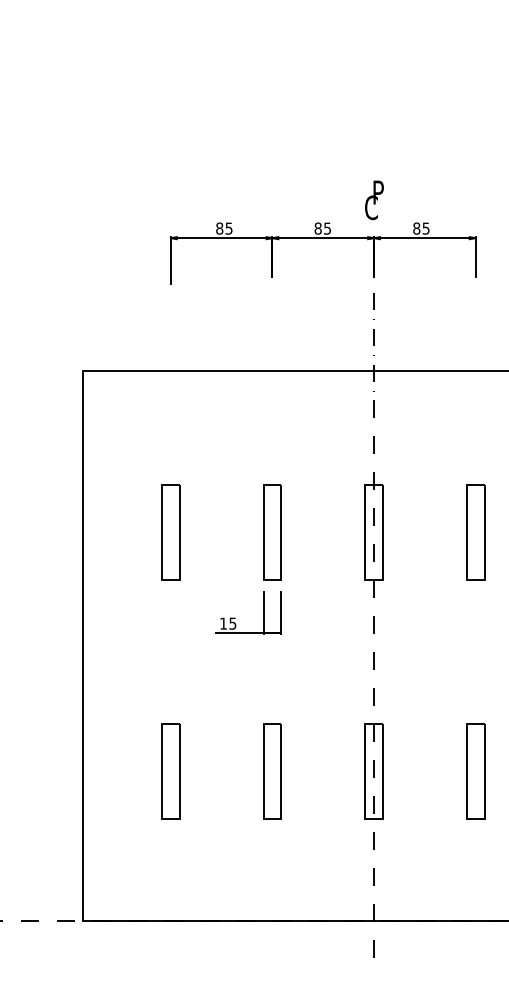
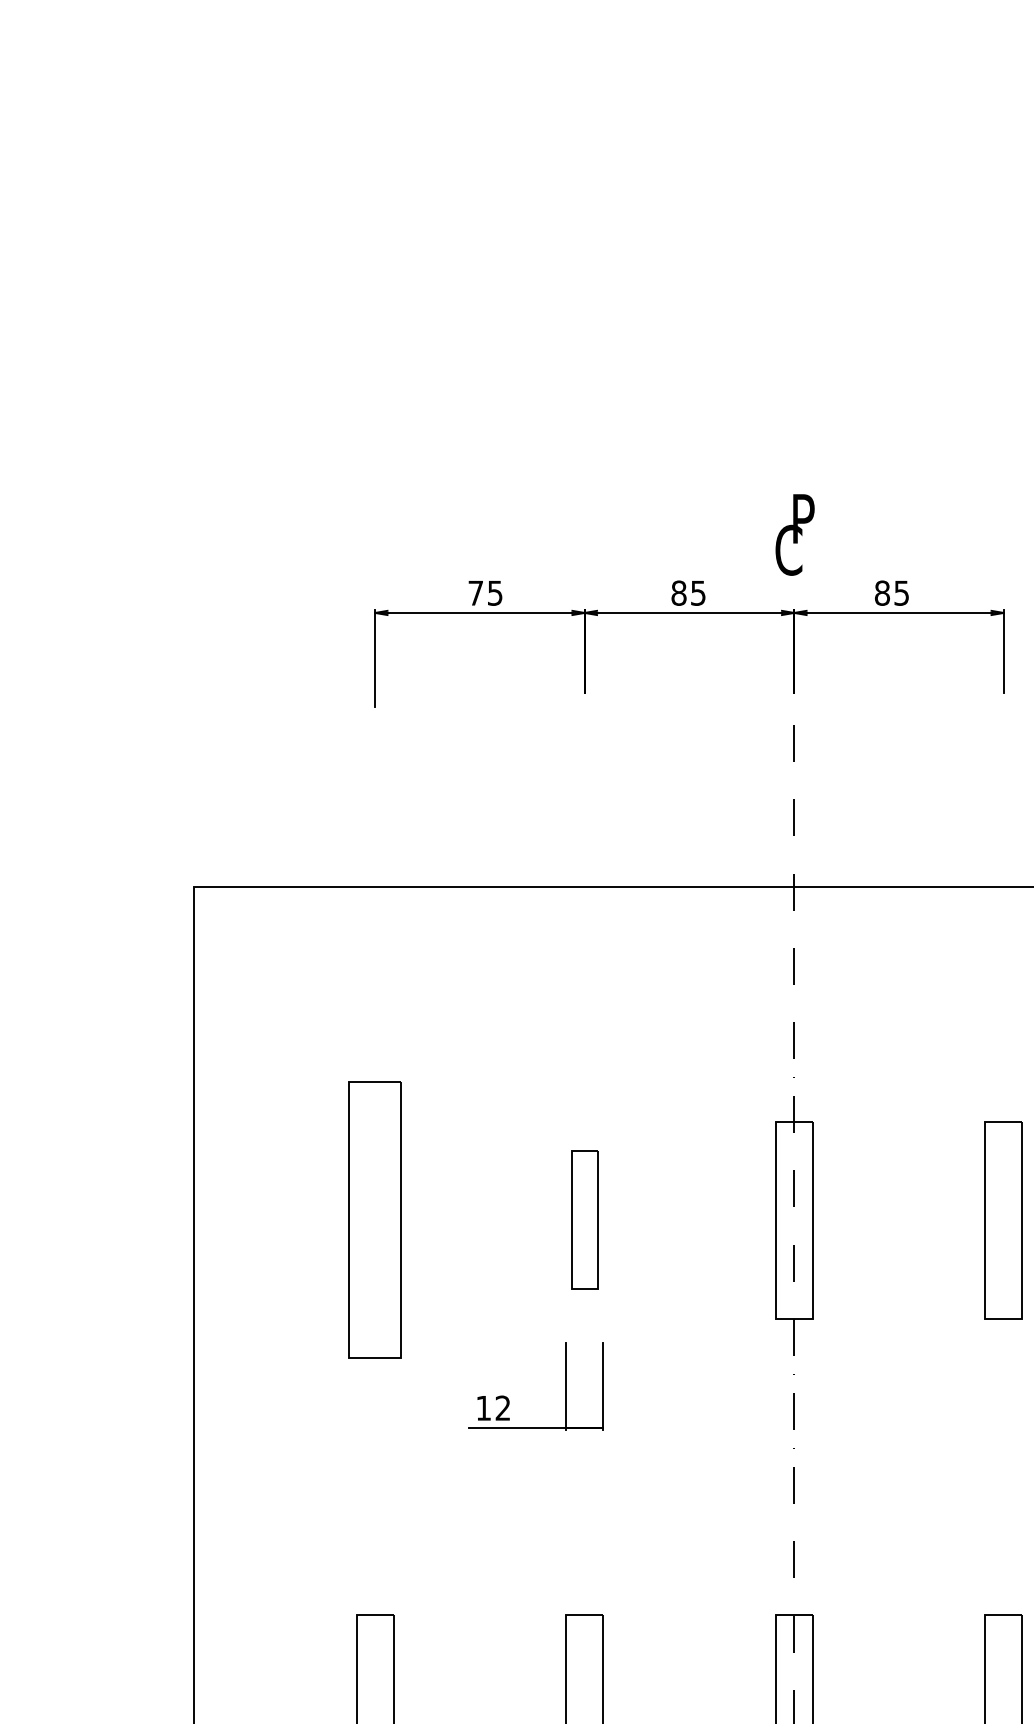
text: (219, 228) -> (475, 592), 85 -> 75
part: (170, 532) -> (374, 1220), size x1.4
part: (272, 532) -> (584, 1220), size x0.7
text: (232, 623) -> (502, 1407), 15 -> 12

